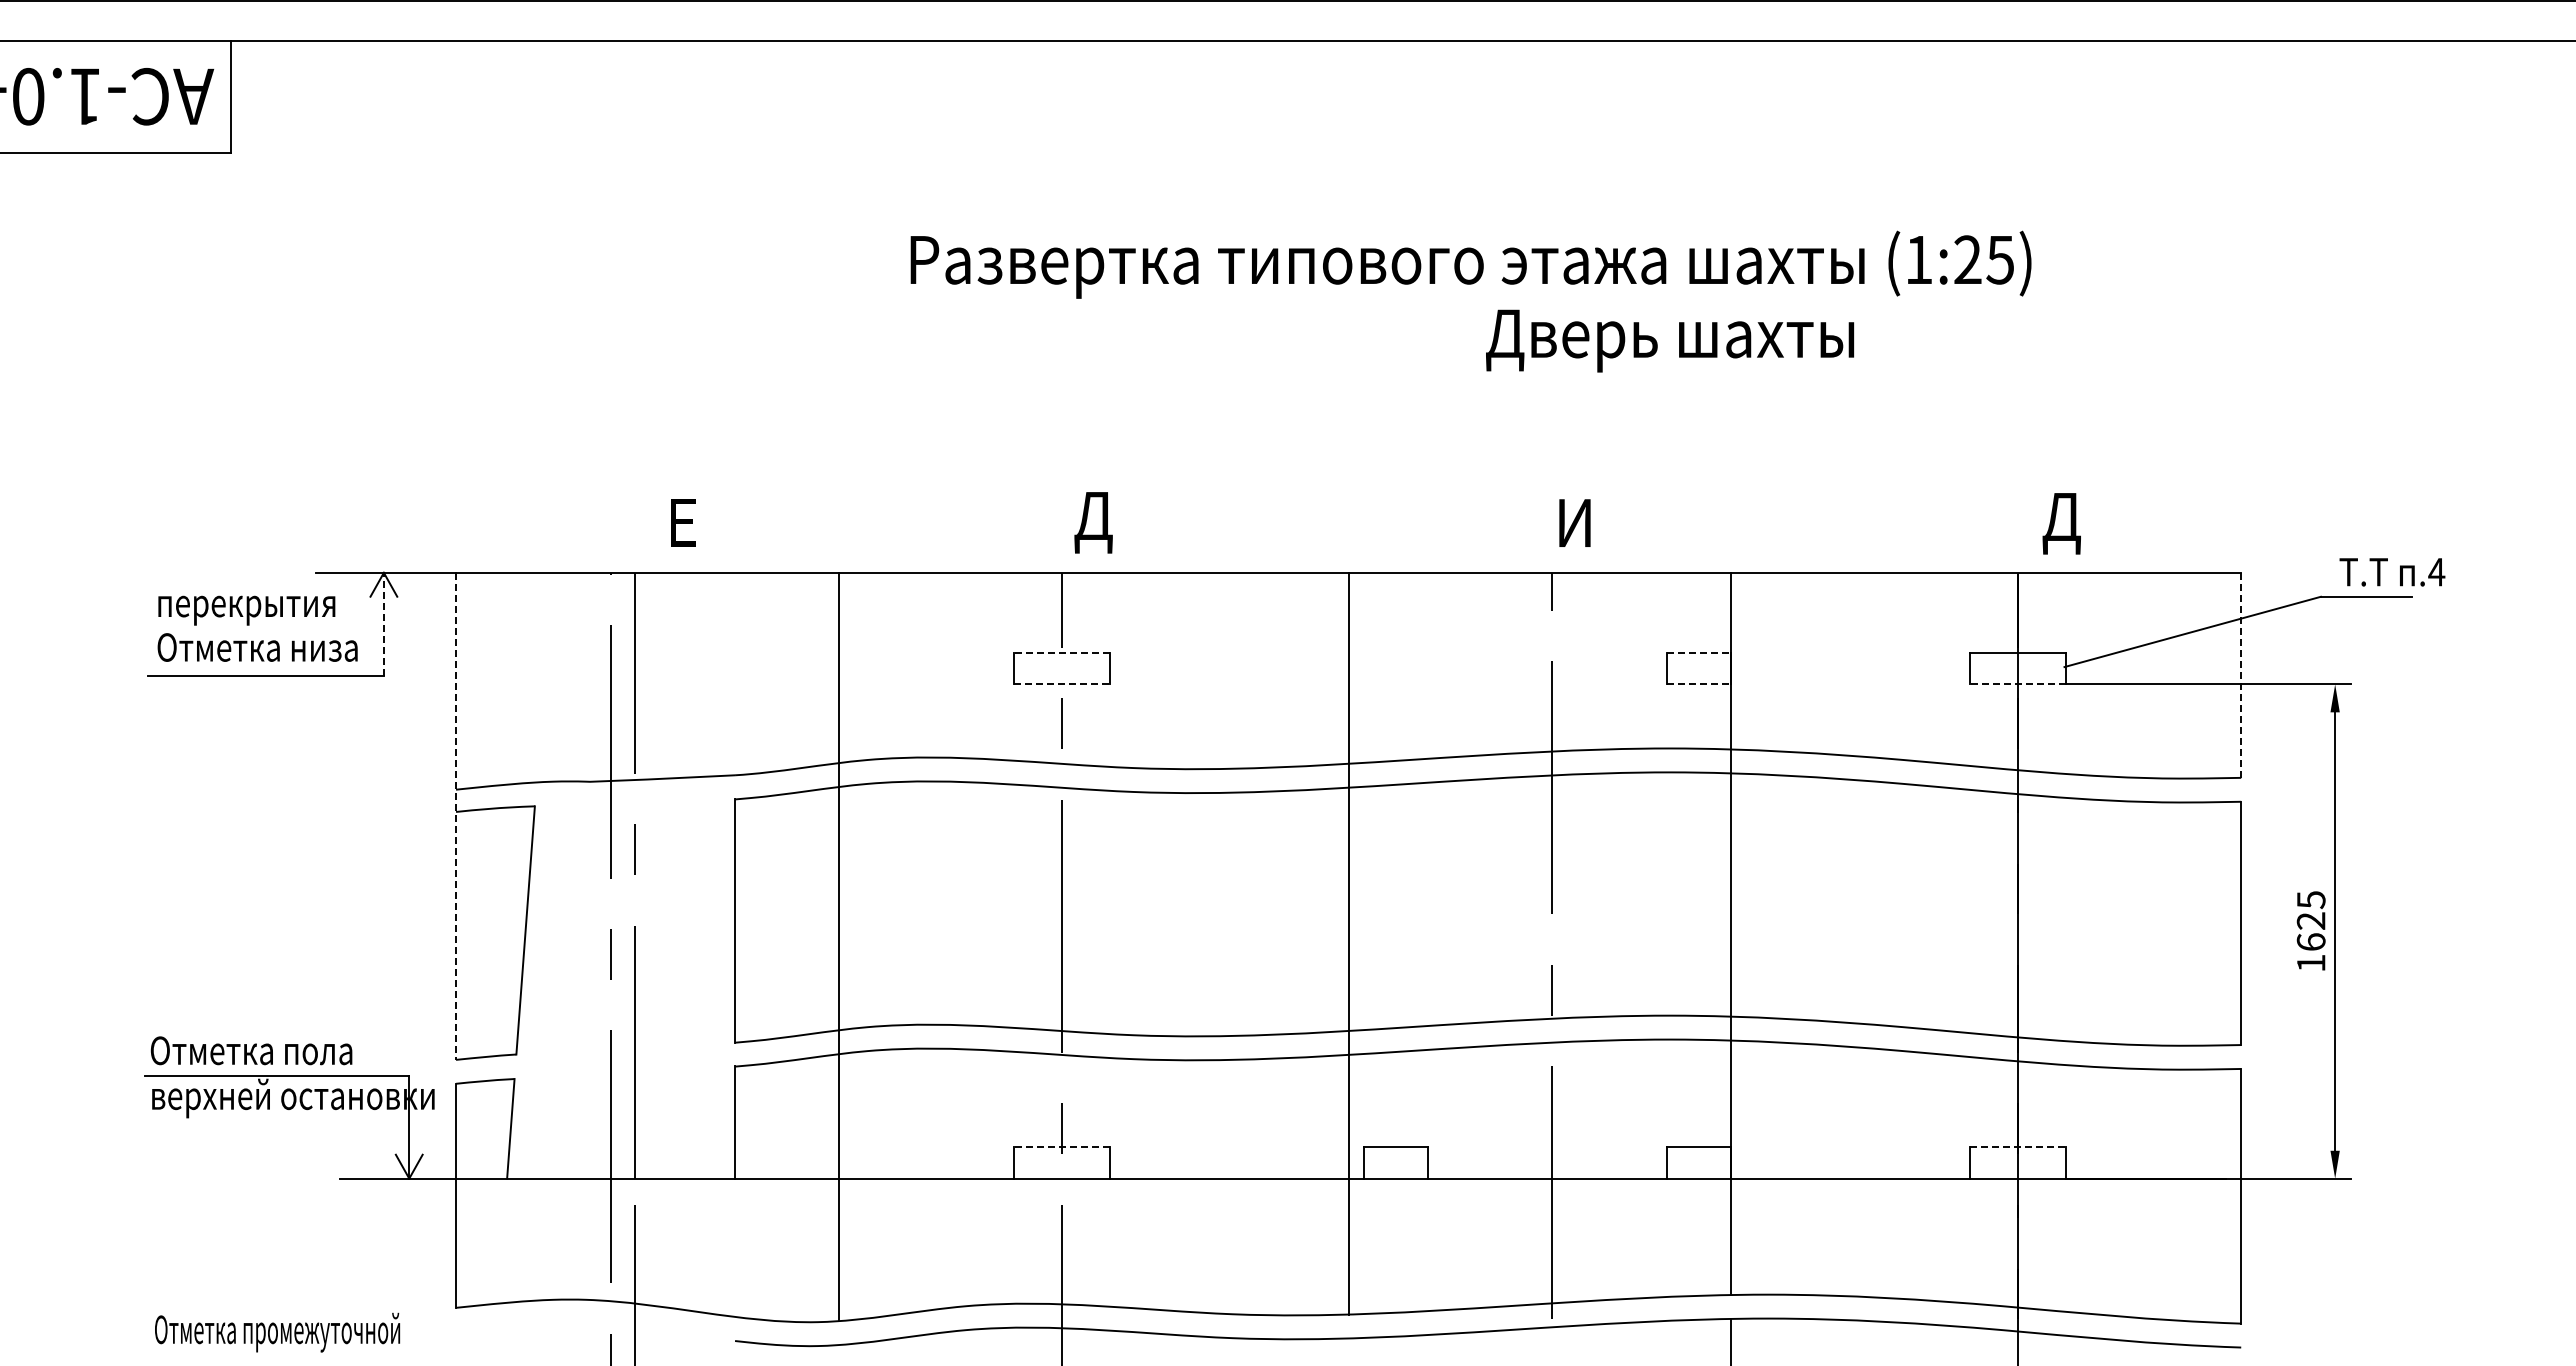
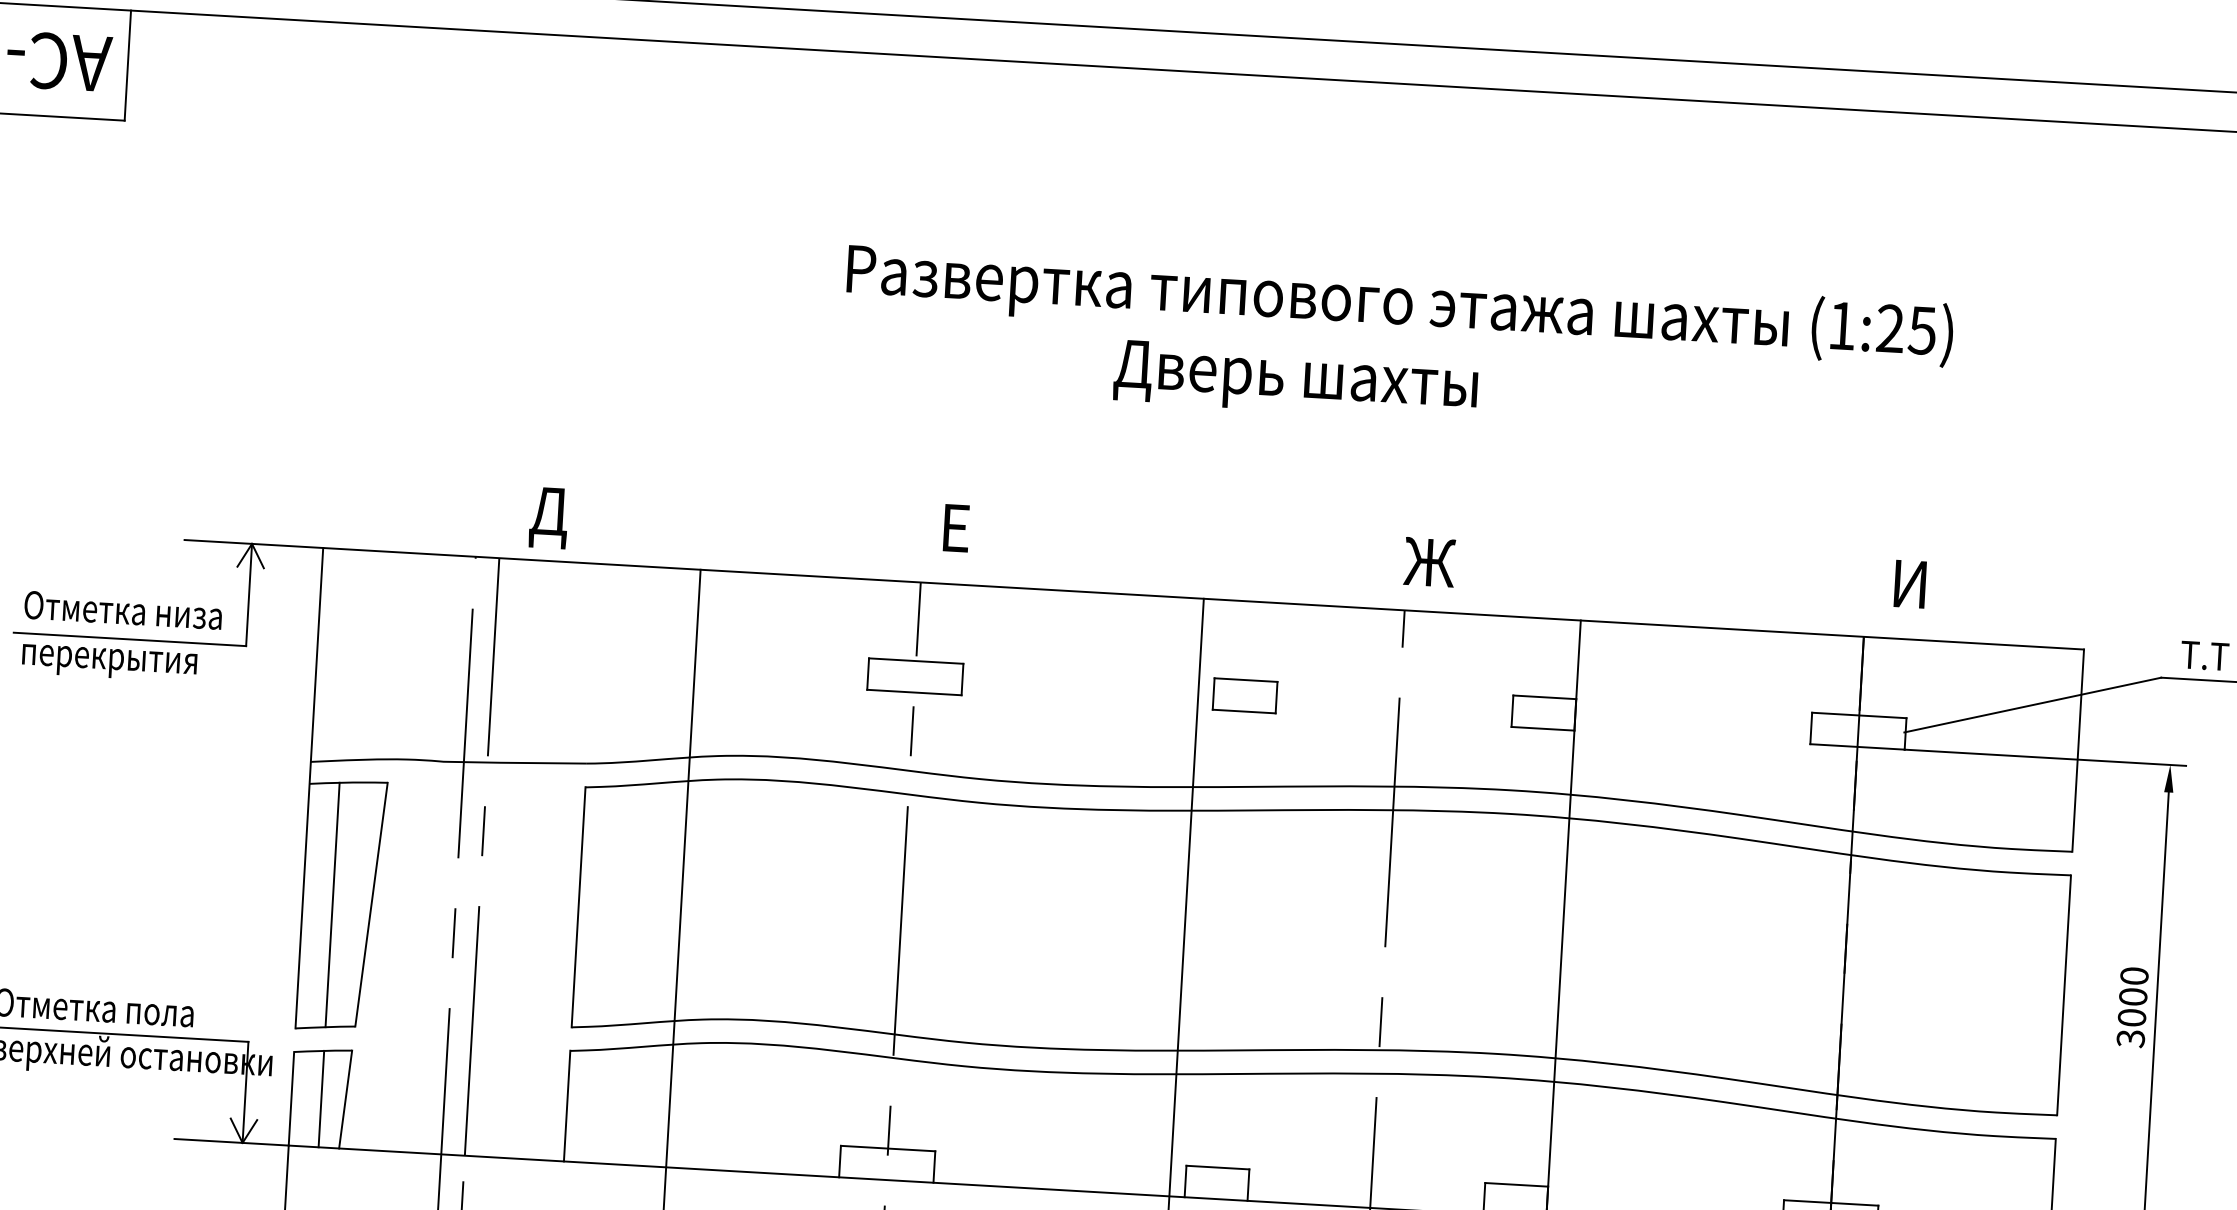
text: (1470, 264) -> (1399, 304), moved
text: (1670, 340) -> (1296, 380), moved
text: (1093, 522) -> (954, 534), Д -> Е
text: (1574, 522) -> (1429, 561), И -> Ж
text: (2061, 523) -> (1909, 590), Д -> И
text: (682, 529) -> (549, 518), Е -> Д
text: (246, 610) -> (109, 663), moved
line: (383, 624) -> (248, 594), dashed -> solid
line: (1061, 652) -> (915, 661), dashed -> solid
line: (1699, 652) -> (1545, 697), dashed -> solid
part: (1395, 668) -> (1244, 695), added
line: (2241, 675) -> (2078, 750), dashed -> solid
line: (1061, 684) -> (914, 692), dashed -> solid
line: (1699, 684) -> (1543, 728), dashed -> solid
line: (2018, 684) -> (1857, 747), dashed -> solid
line: (456, 816) -> (309, 788), dashed -> solid
text: (2310, 931) -> (2131, 1007), 1625 -> 3000
line: (486, 932) -> (332, 904), added
line: (486, 1129) -> (321, 1098), added
line: (1061, 1146) -> (887, 1148), dashed -> solid
line: (2018, 1146) -> (1831, 1202), dashed -> solid

